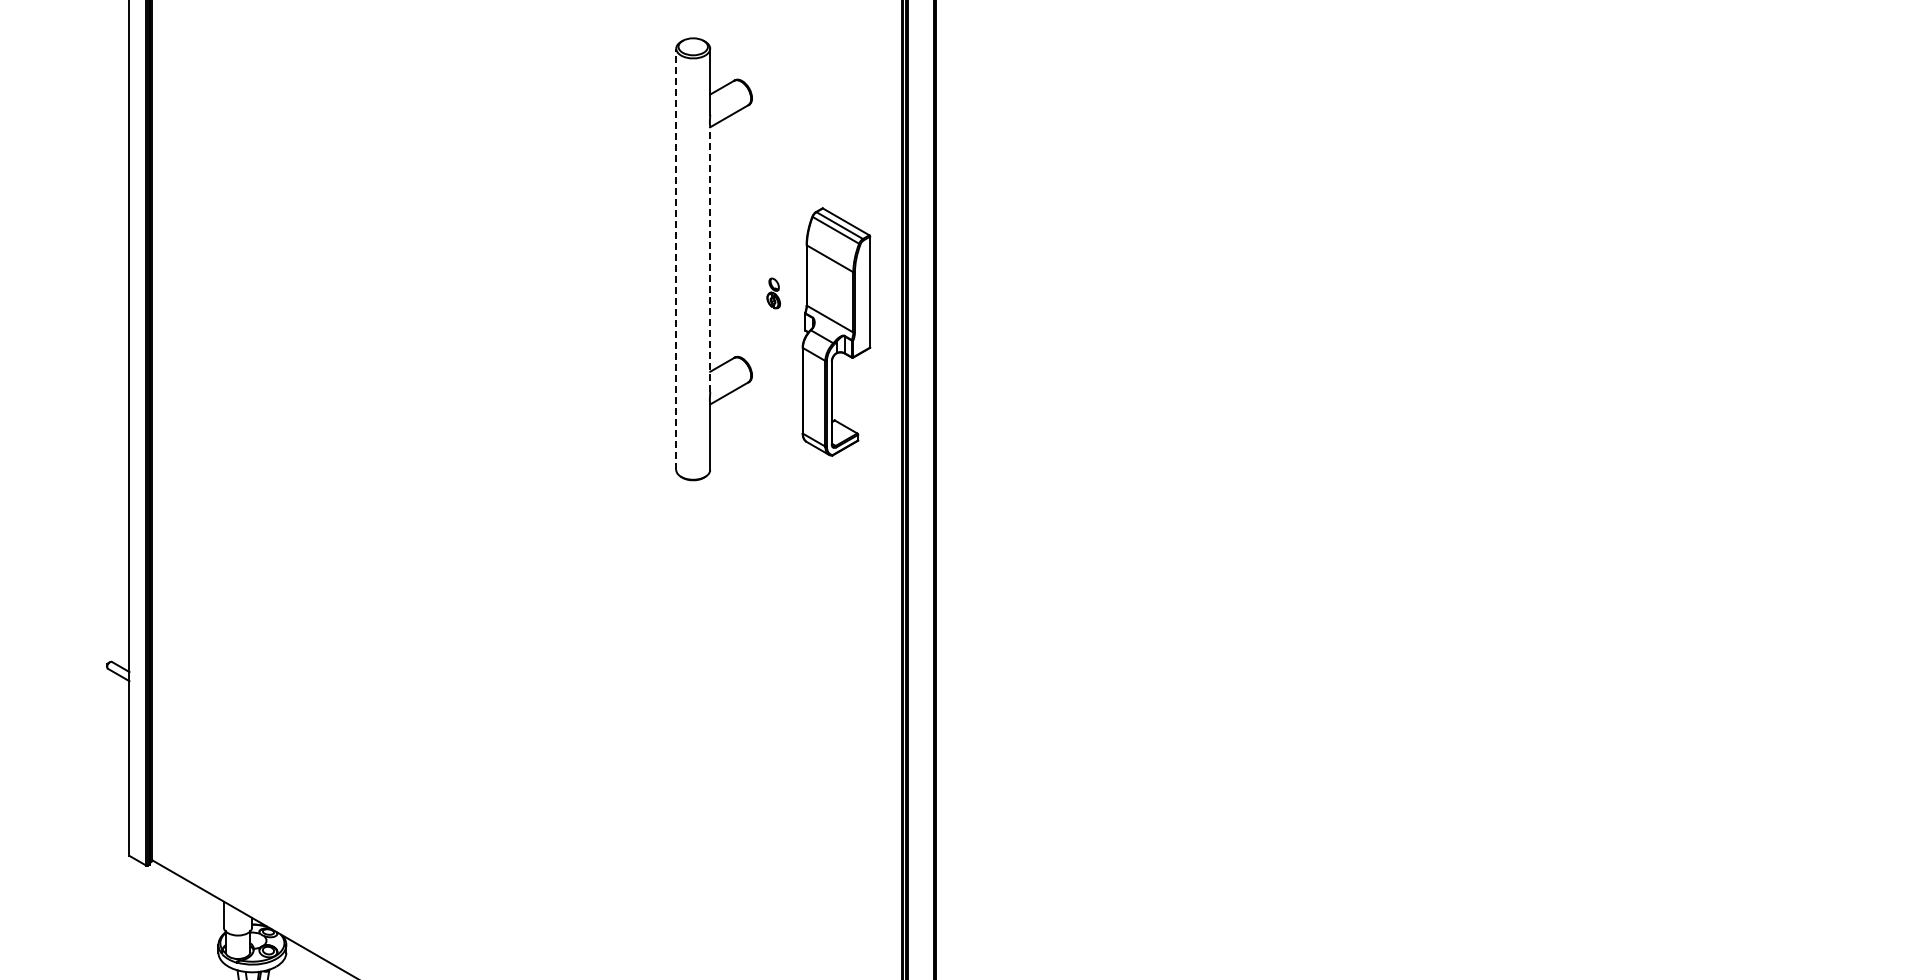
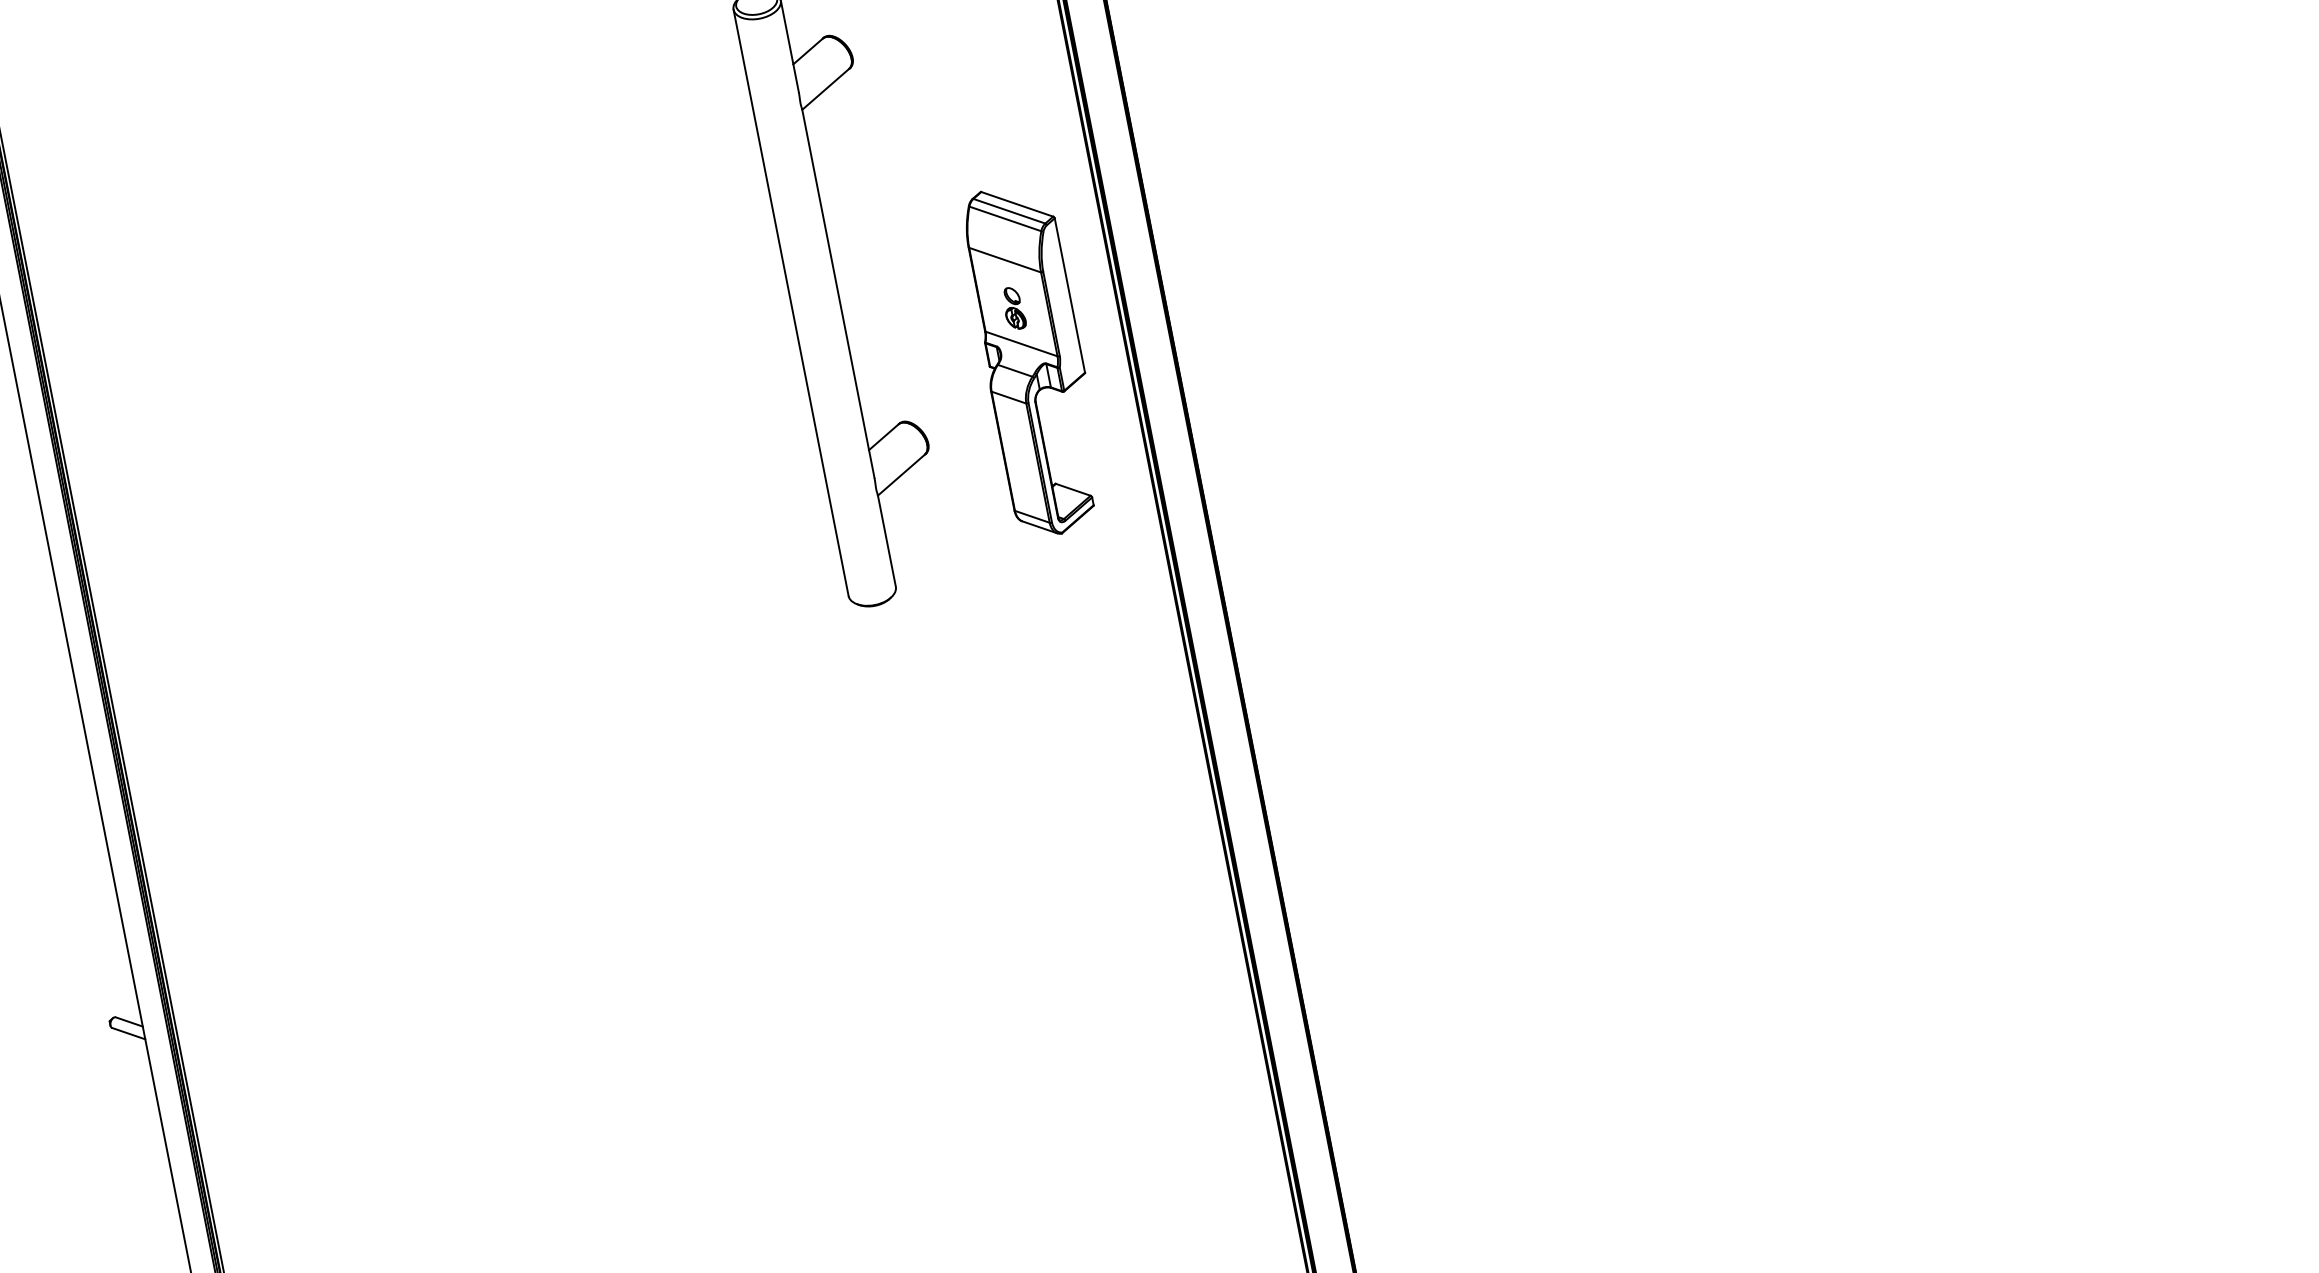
line: (710, 258) -> (838, 292), dashed -> solid
line: (676, 259) -> (791, 303), dashed -> solid
part: (773, 293) -> (1013, 308), moved

